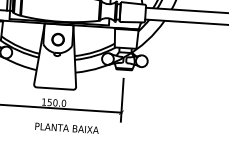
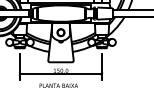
text: (66, 127) -> (58, 85), moved

